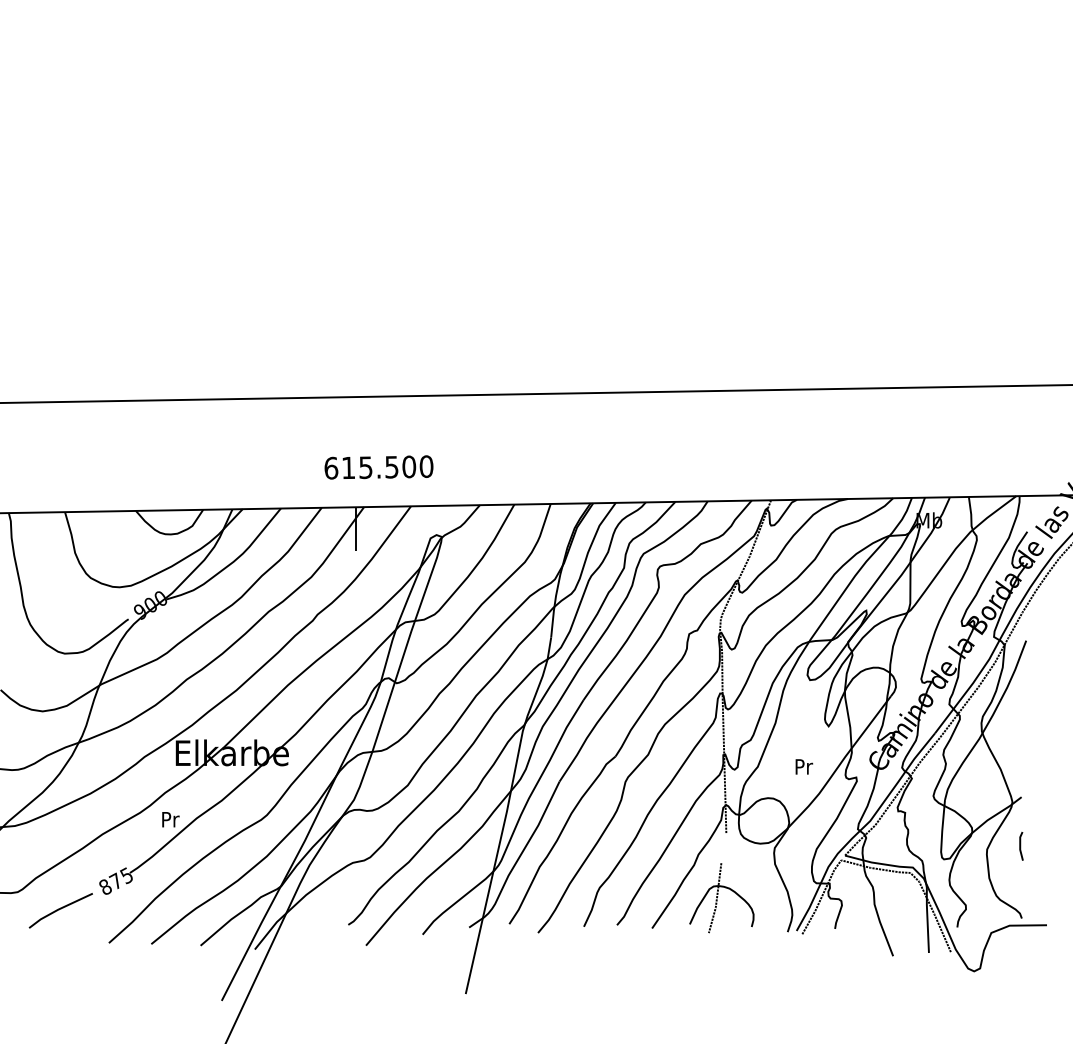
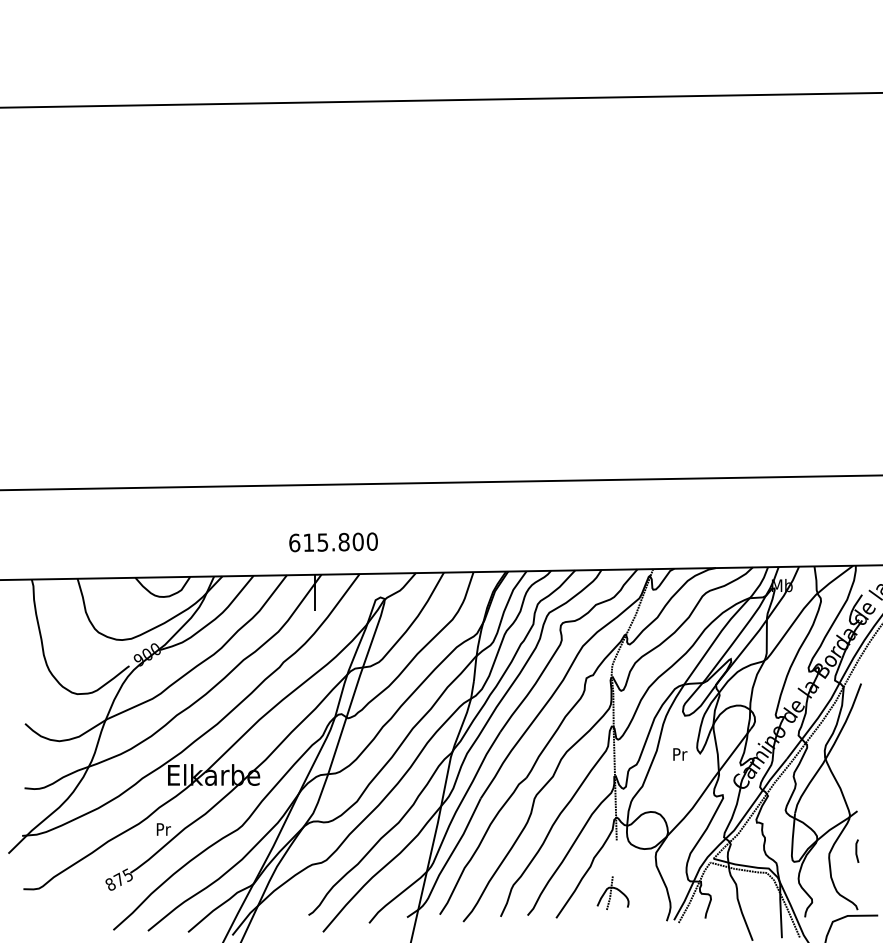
text: (391, 466) -> (343, 541), 615.500 -> 615.800
text: (804, 766) -> (680, 754), moved
part: (721, 898) -> (612, 893), size x0.6
line: (61, 909) -> (74, 902), removed

